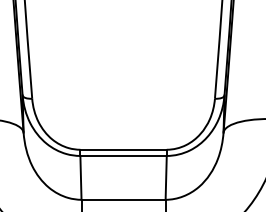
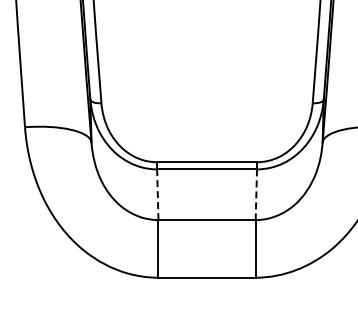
line: (80, 177) -> (157, 194), solid -> dashed
line: (166, 178) -> (256, 195), solid -> dashed

